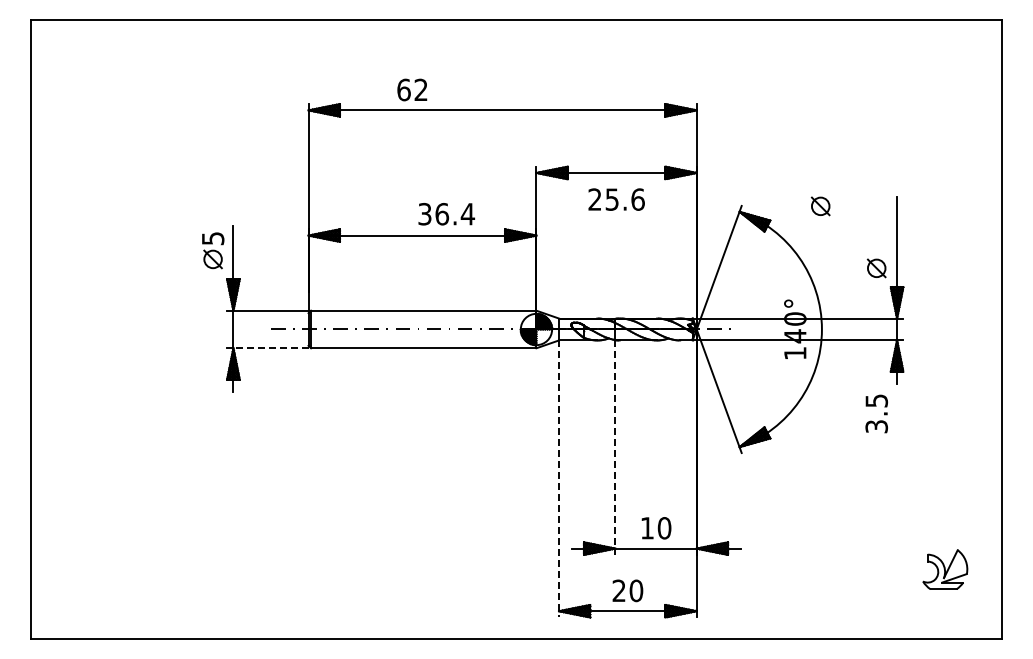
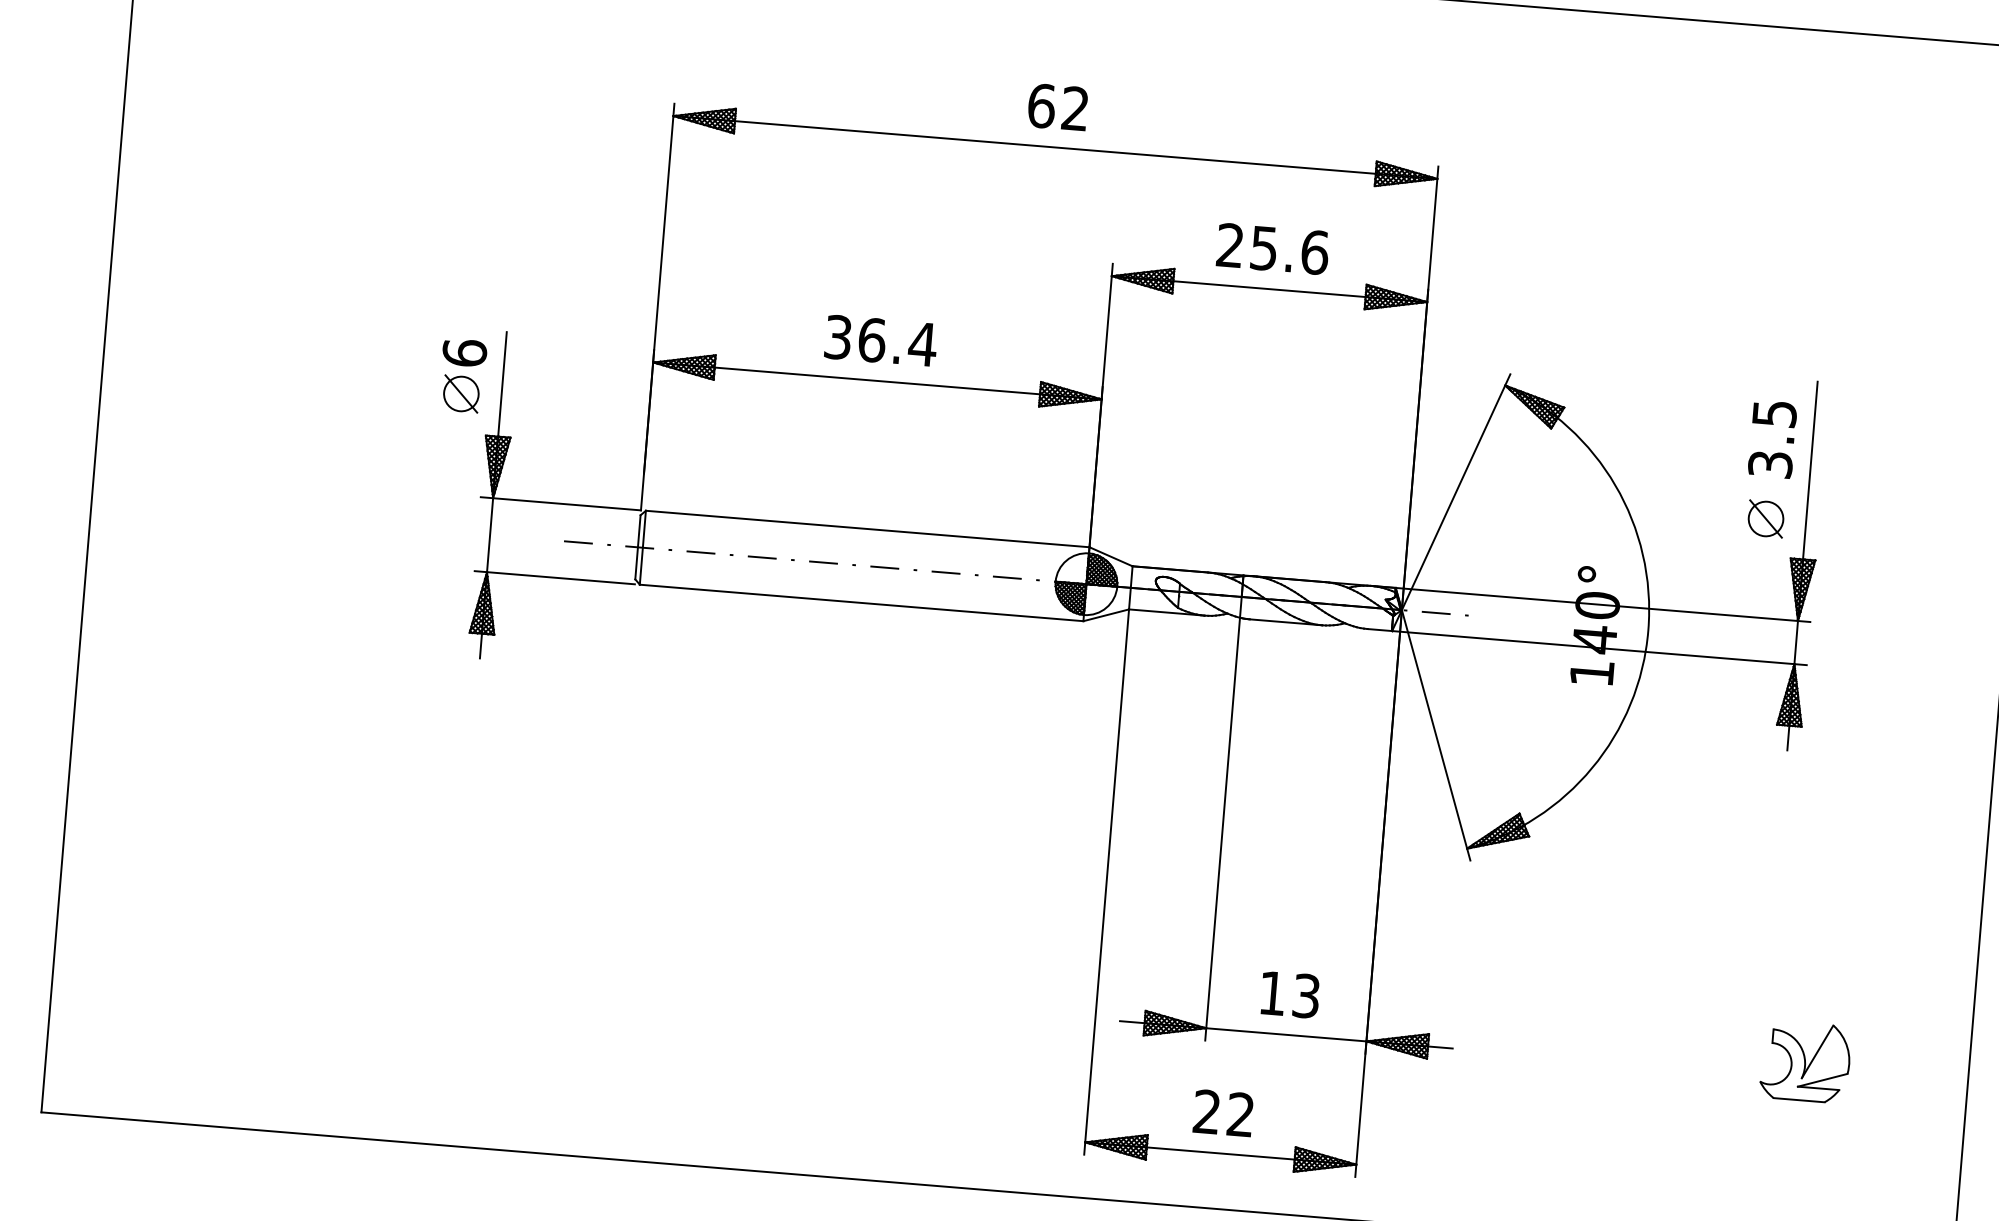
text: (412, 89) -> (1058, 106), moved
text: (616, 199) -> (1272, 248), moved
part: (820, 206) -> (1665, 388), removed
text: (446, 214) -> (880, 341), moved
text: (212, 238) -> (463, 352), 5 -> 6
line: (271, 348) -> (561, 578), dashed -> solid
text: (876, 413) -> (1772, 438), moved
line: (615, 448) -> (1222, 831), dashed -> solid
line: (559, 478) -> (1107, 881), dashed -> solid
text: (664, 528) -> (1306, 996), 10 -> 13
part: (945, 569) -> (1806, 1061), moved
text: (636, 590) -> (1241, 1114), 20 -> 22

